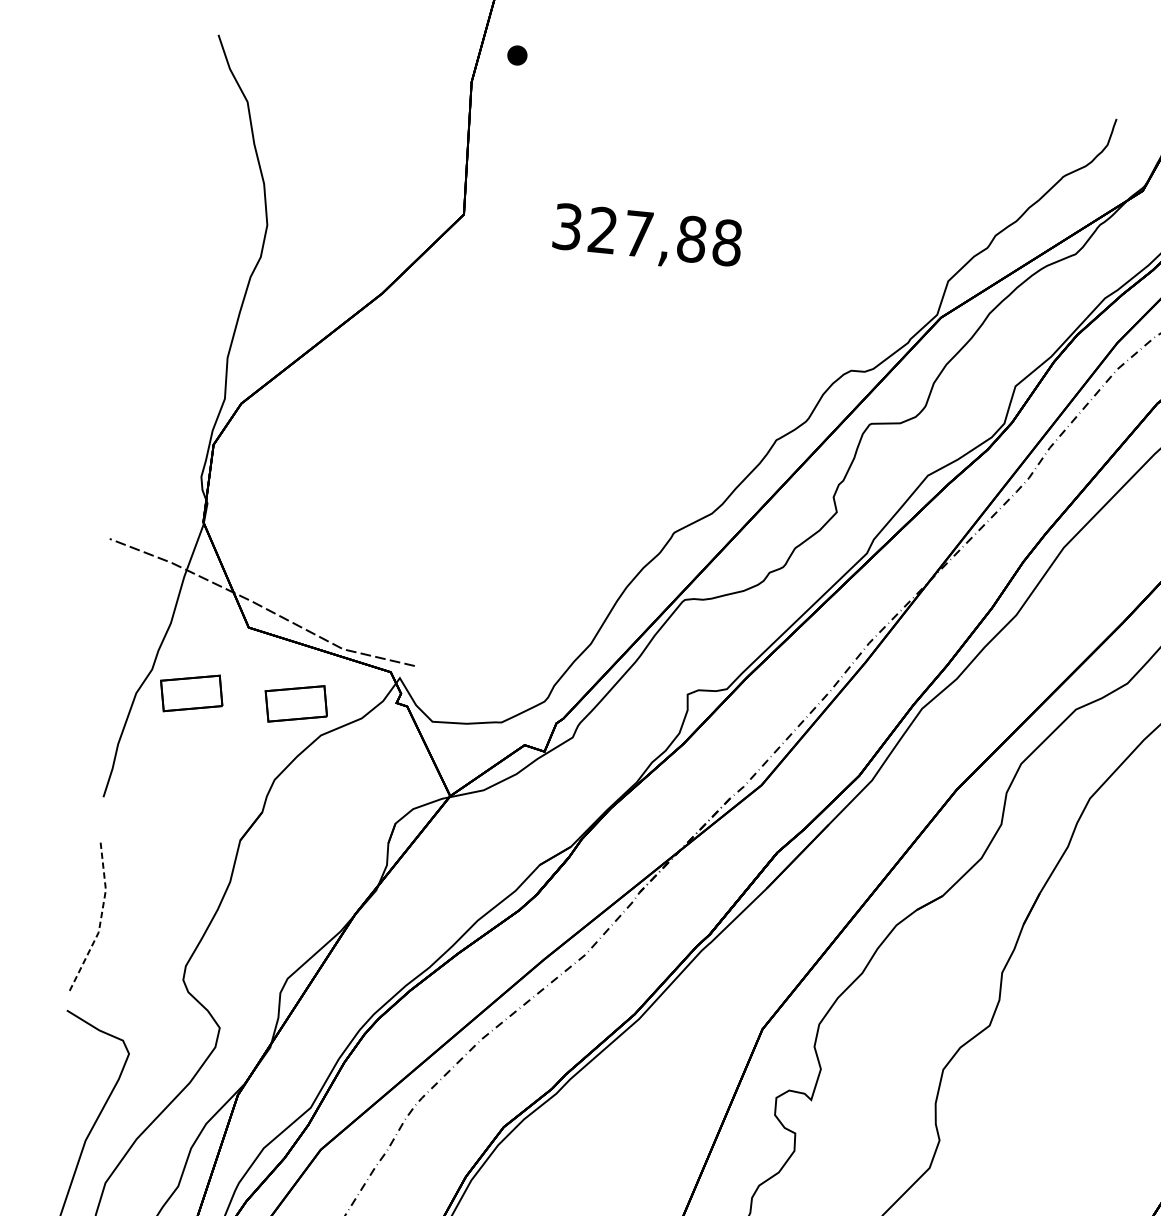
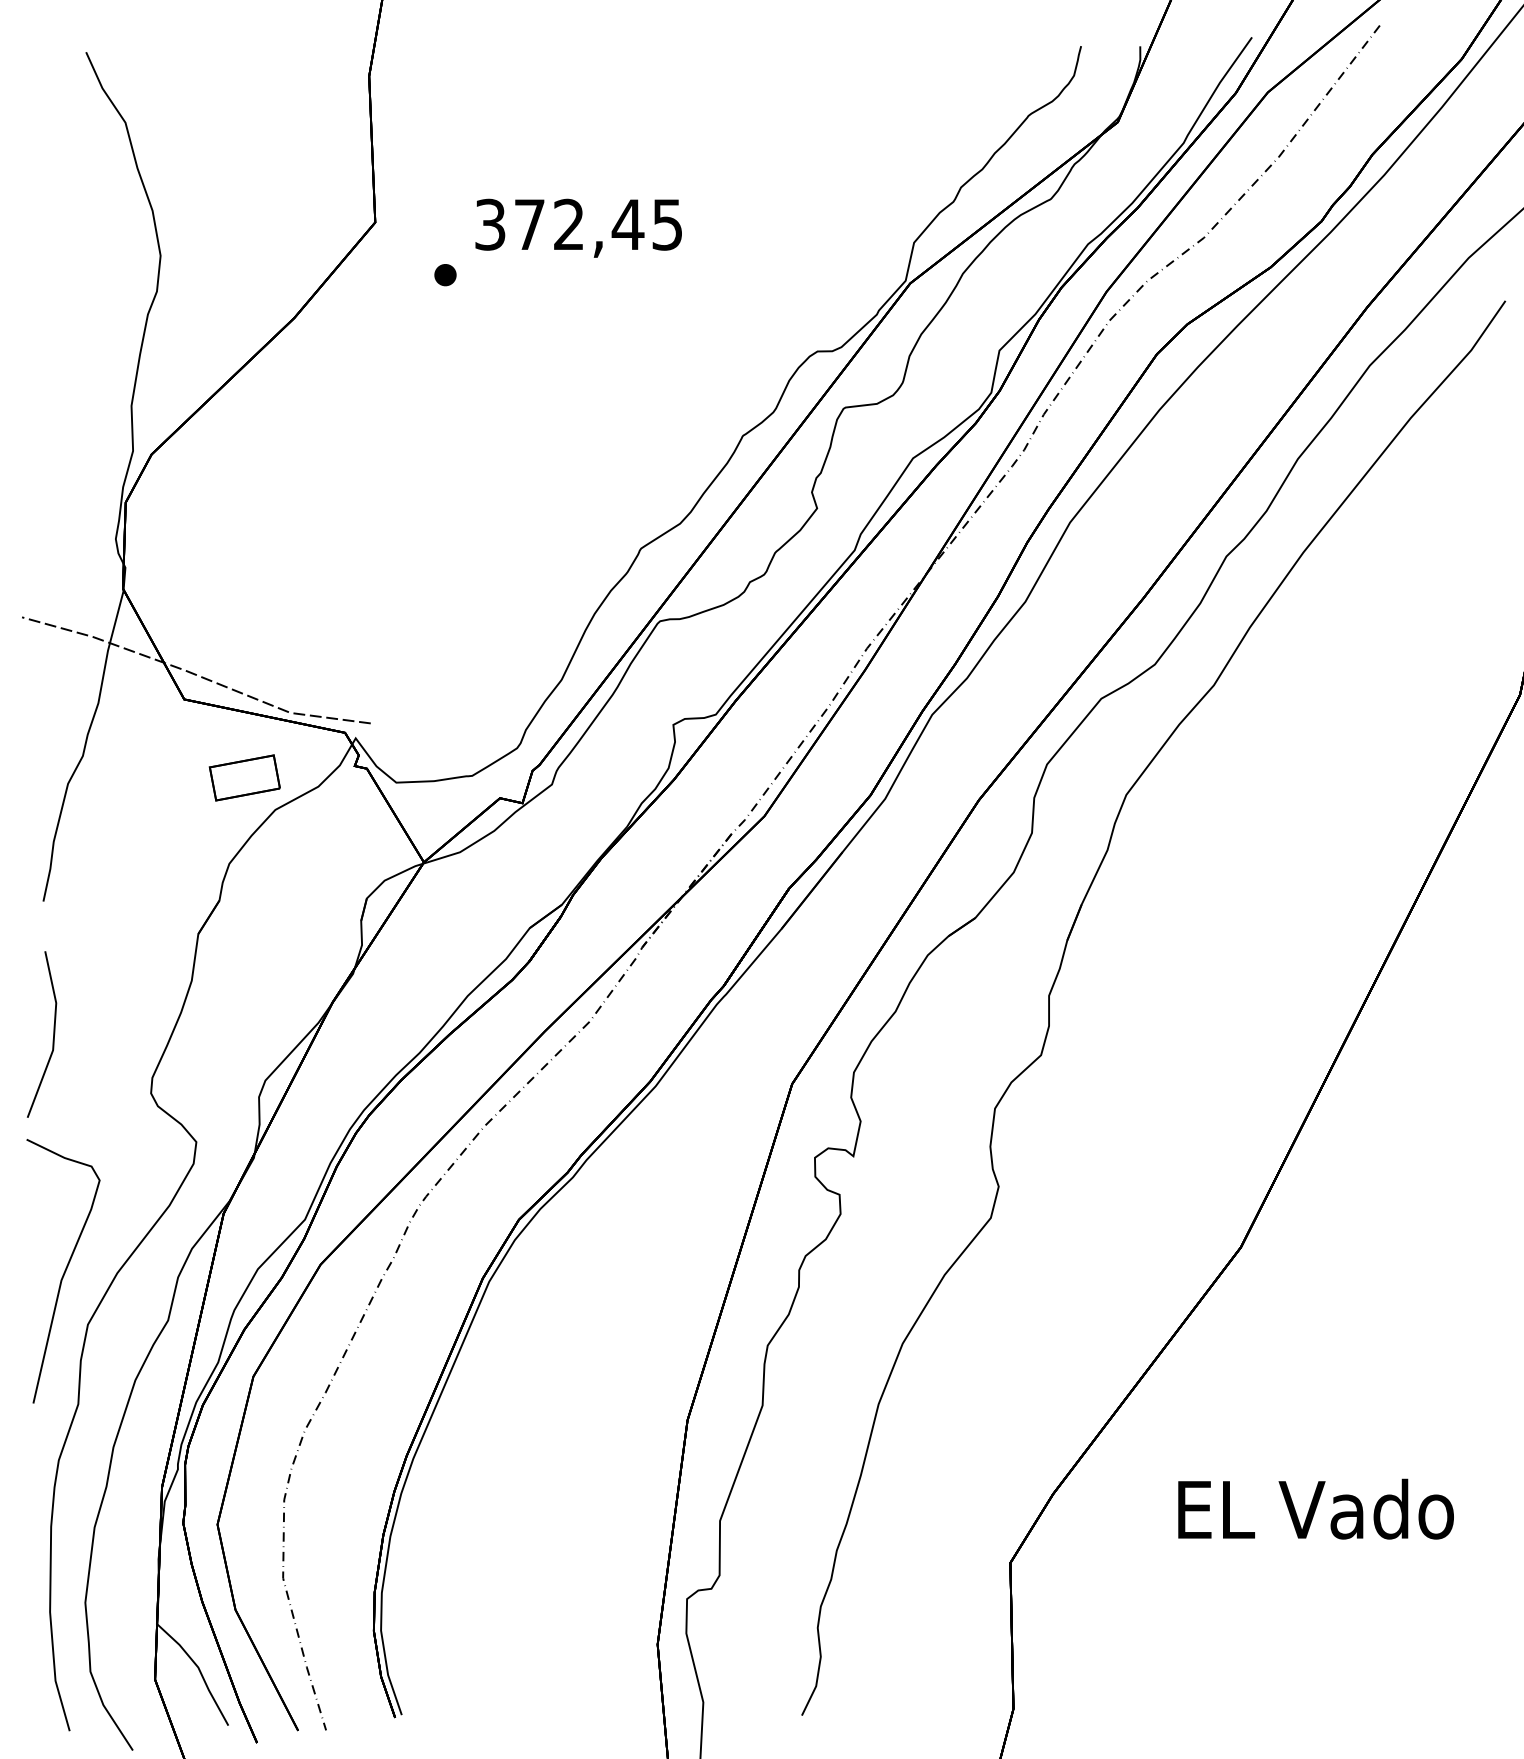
part: (517, 55) -> (445, 275), moved
text: (665, 236) -> (598, 224), 327,88 -> 372,45
part: (191, 692) -> (128, 777), removed
line: (101, 919) -> (54, 1036), dashed -> solid

